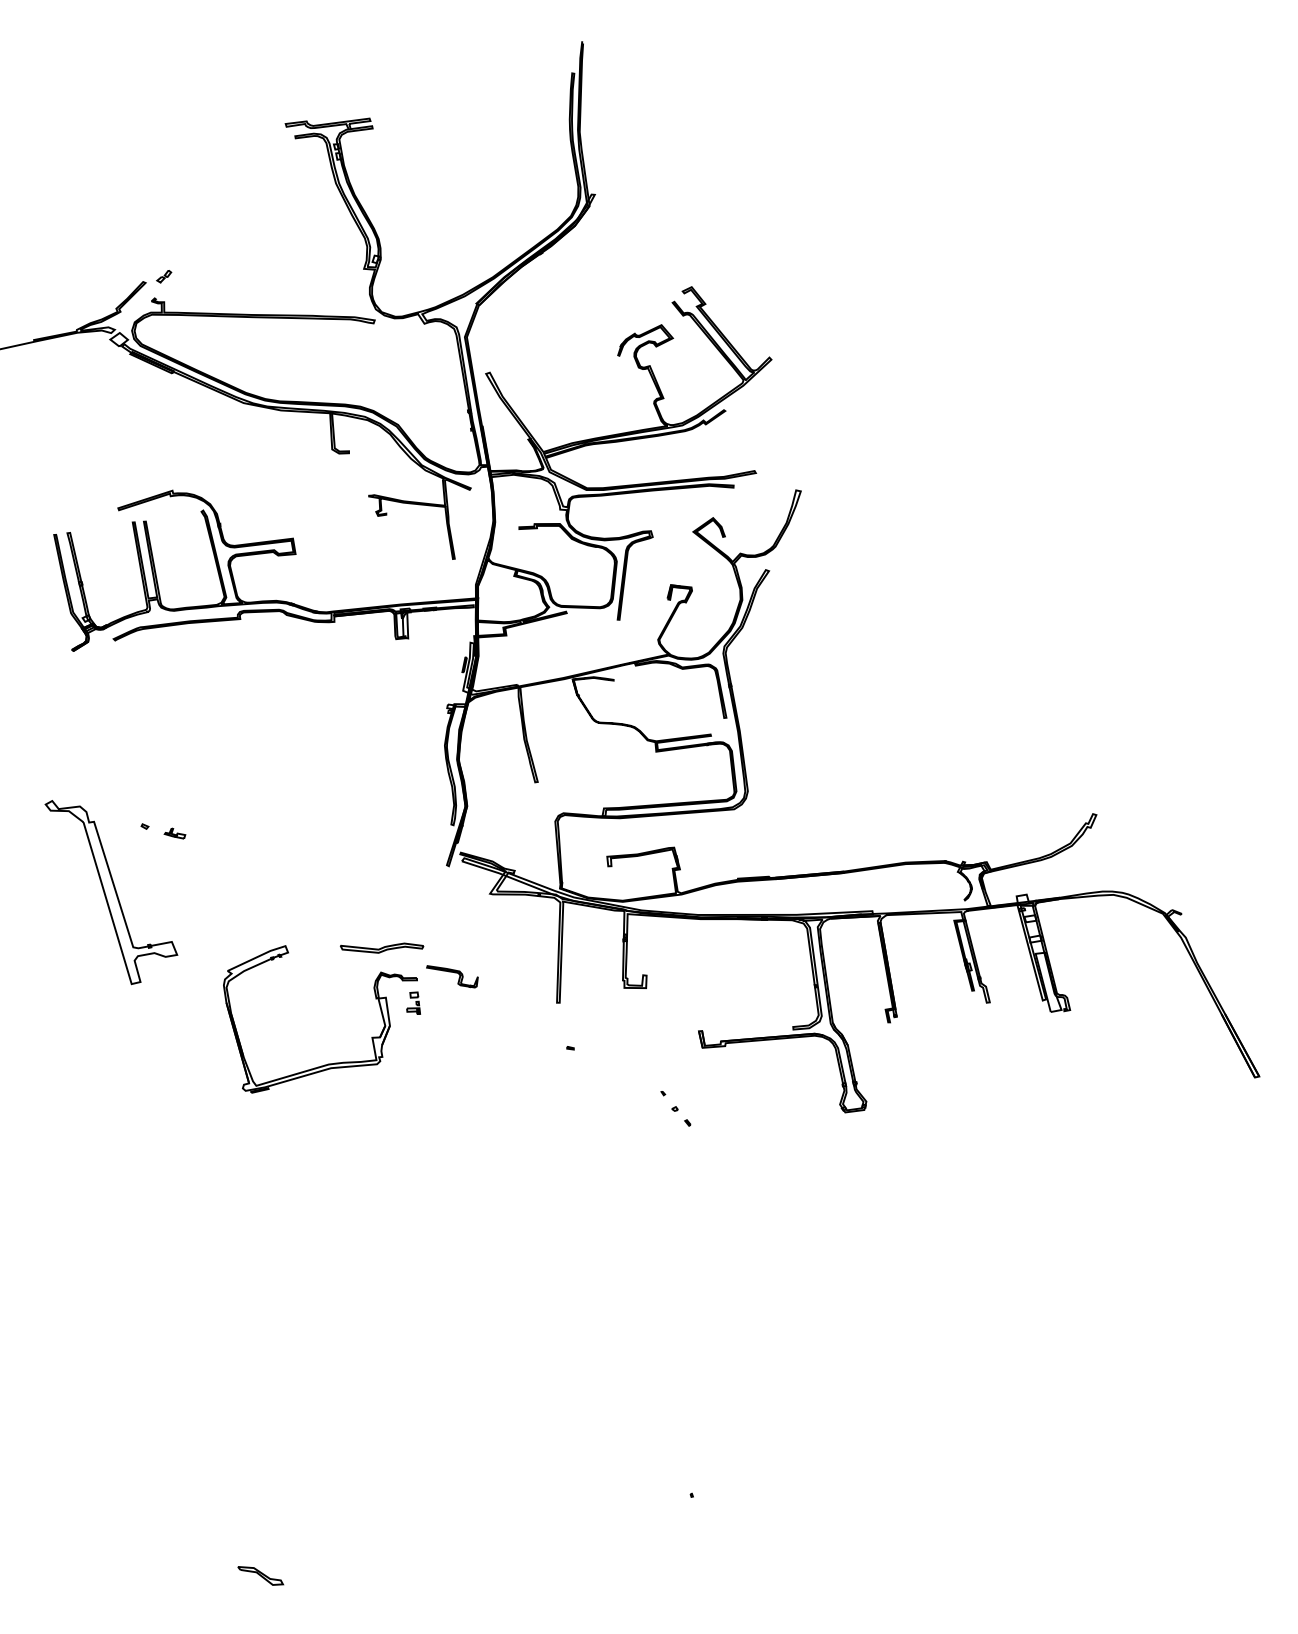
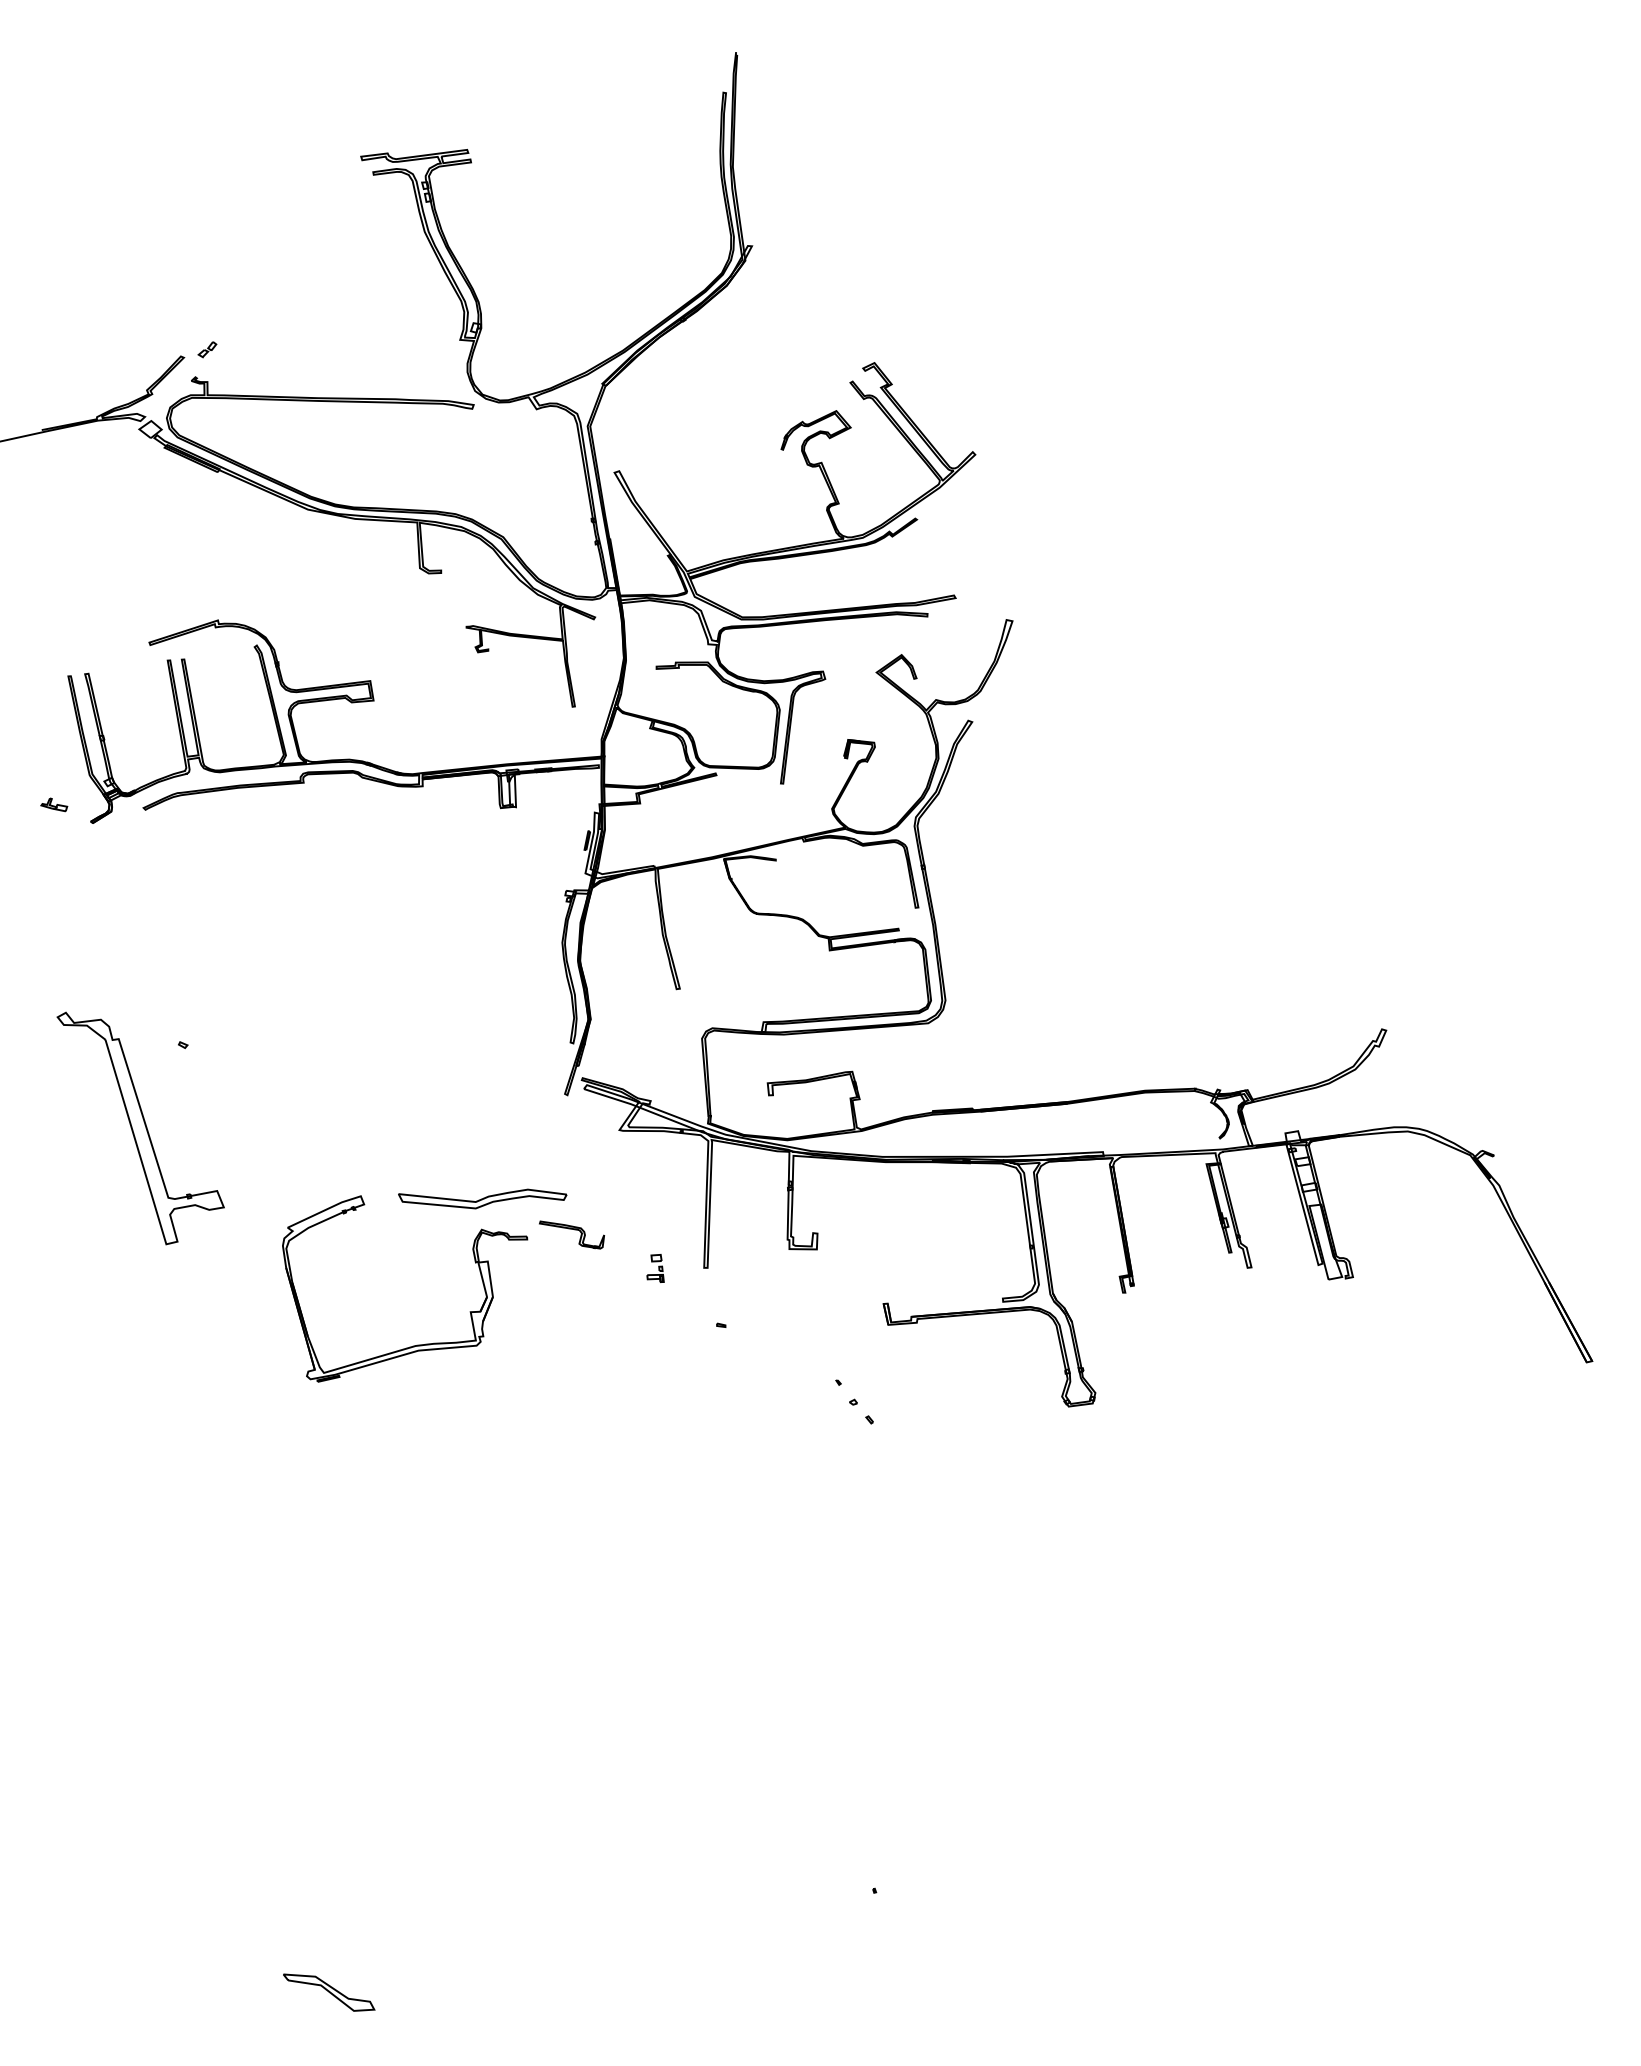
part: (174, 833) -> (53, 804), moved
part: (382, 947) -> (483, 1198), size x1.6
part: (413, 1002) -> (655, 1267), moved
part: (260, 1575) -> (329, 1992), size x1.6

